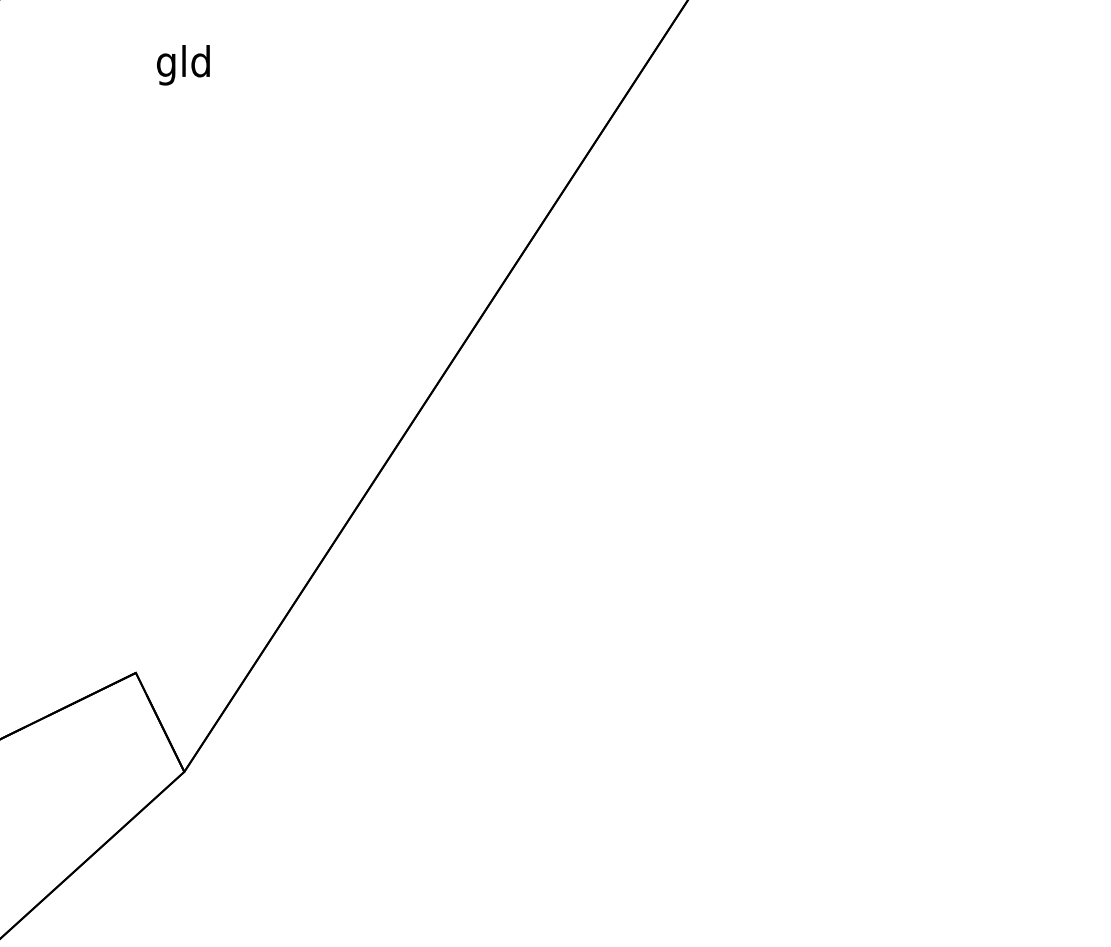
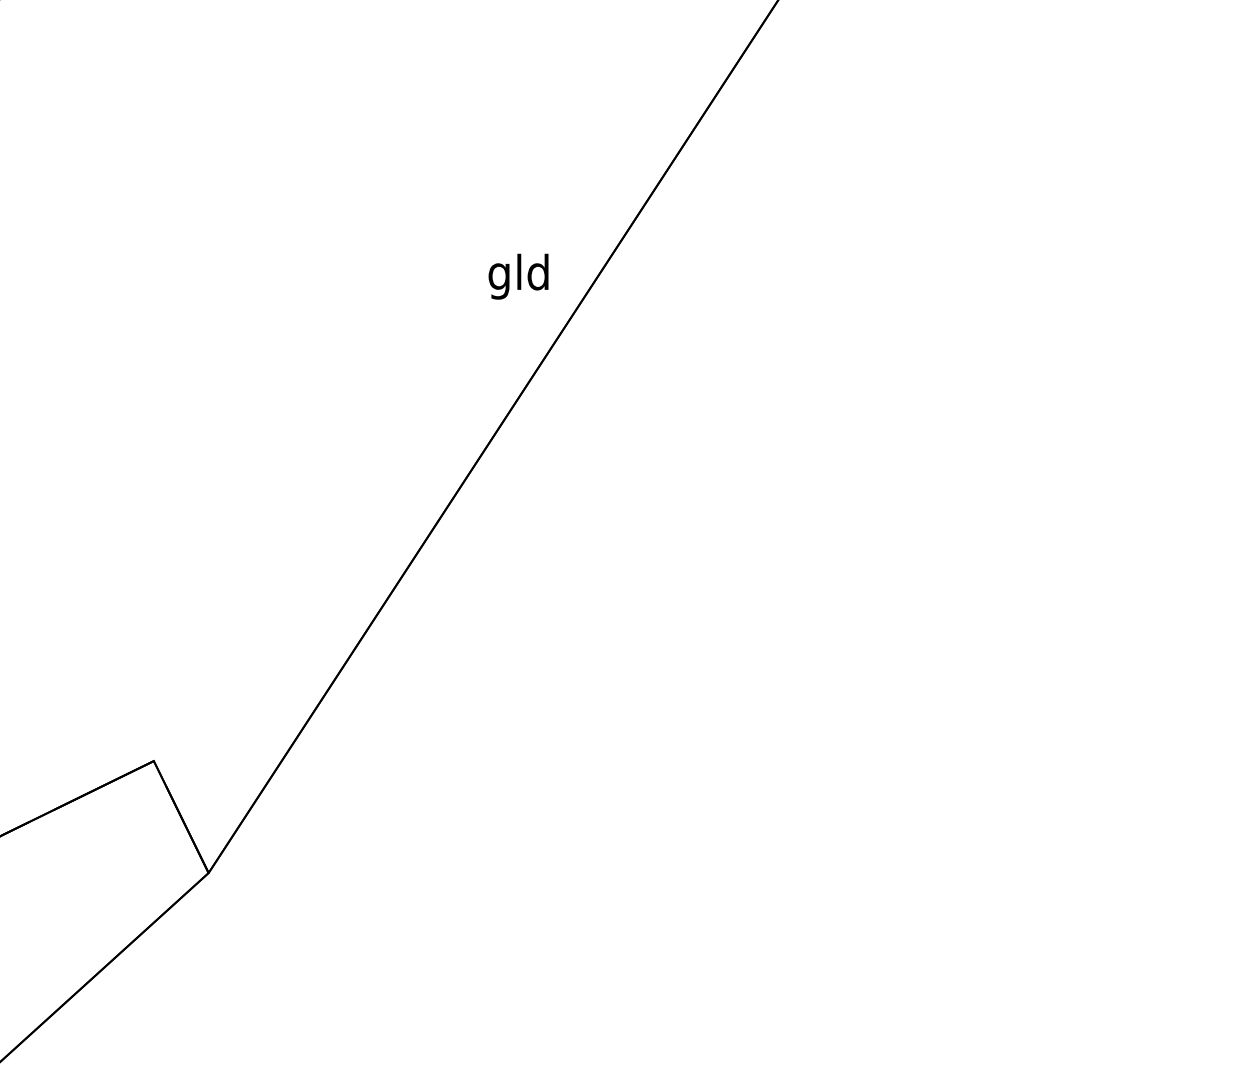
text: (183, 65) -> (518, 276), moved

